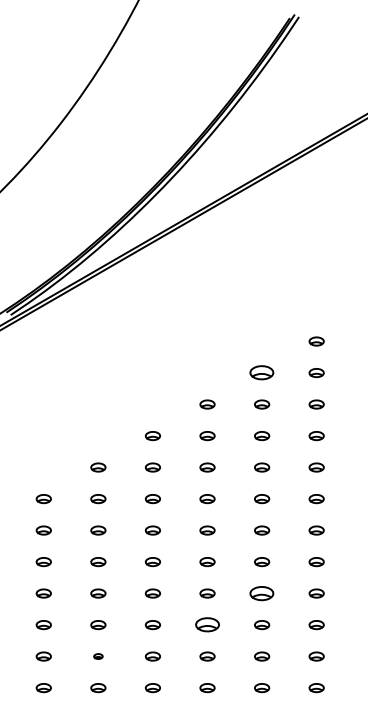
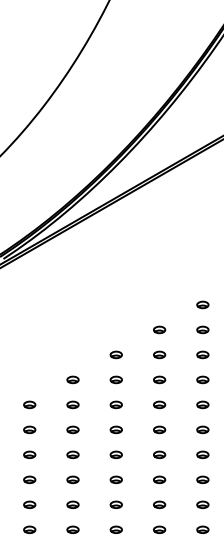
part: (262, 373) -> (203, 305), size x0.62
part: (262, 593) -> (203, 479), size x0.62
part: (207, 625) -> (159, 505), size x0.62
part: (98, 656) -> (73, 529), size x1.67

